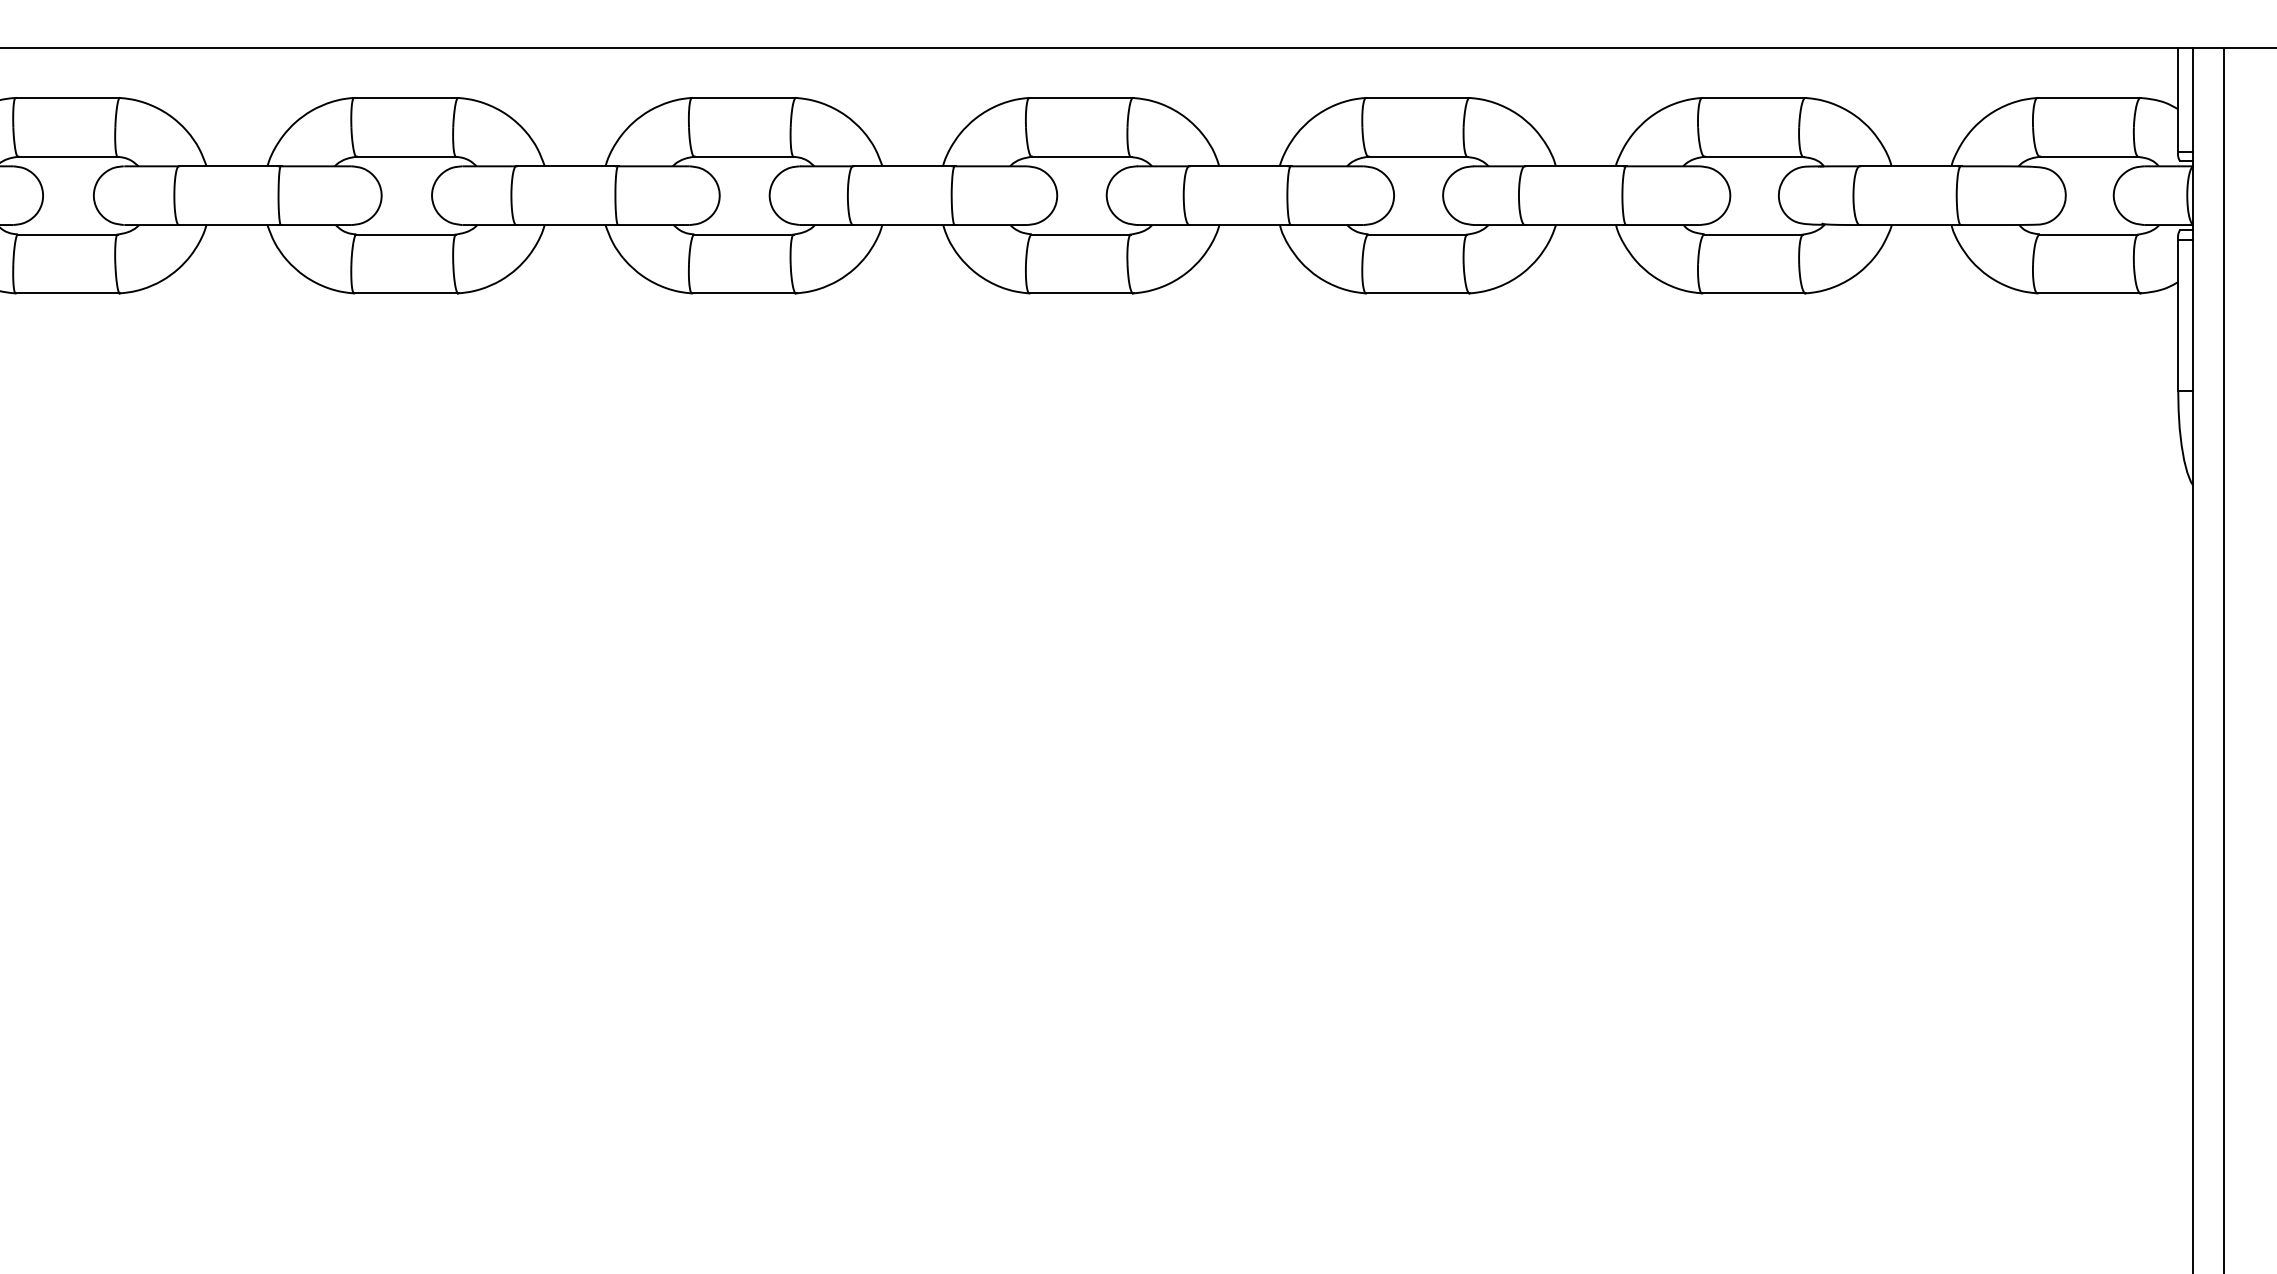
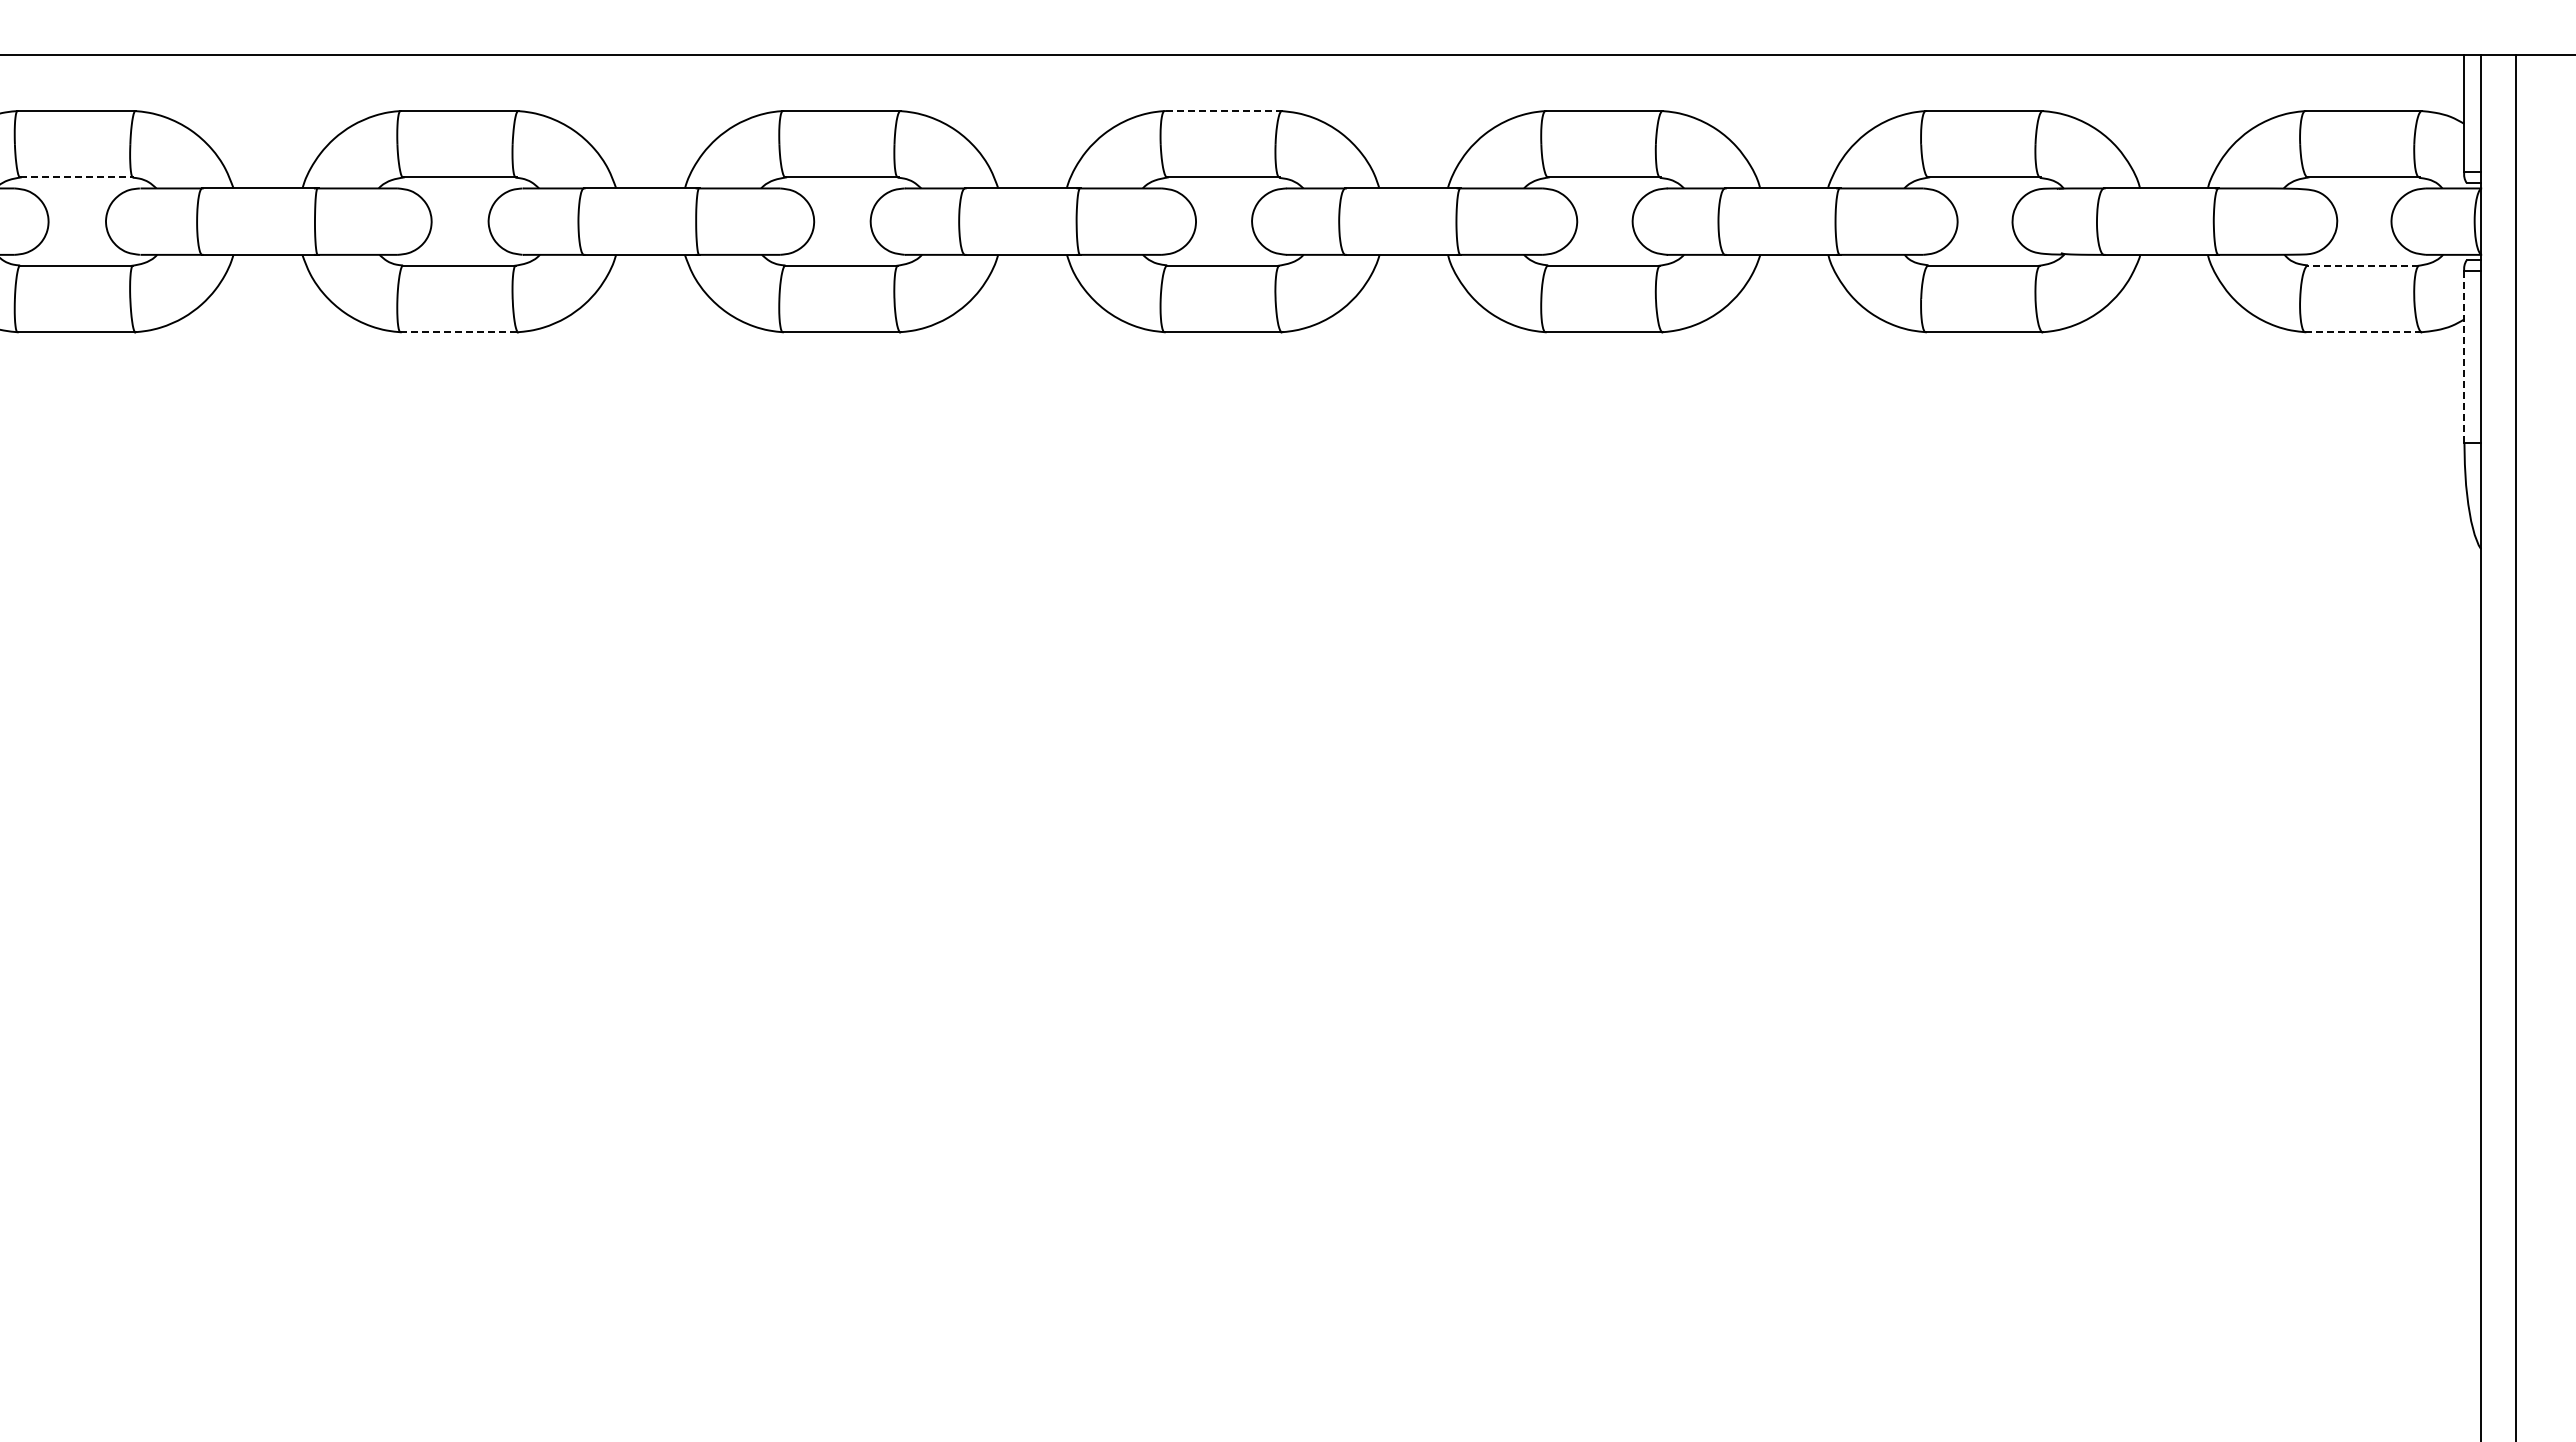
line: (1080, 98) -> (1222, 111), solid -> dashed
line: (68, 156) -> (77, 177), solid -> dashed
line: (2088, 234) -> (2362, 265), solid -> dashed
line: (406, 293) -> (459, 332), solid -> dashed
line: (2089, 293) -> (2363, 332), solid -> dashed
line: (2178, 315) -> (2464, 357), solid -> dashed

